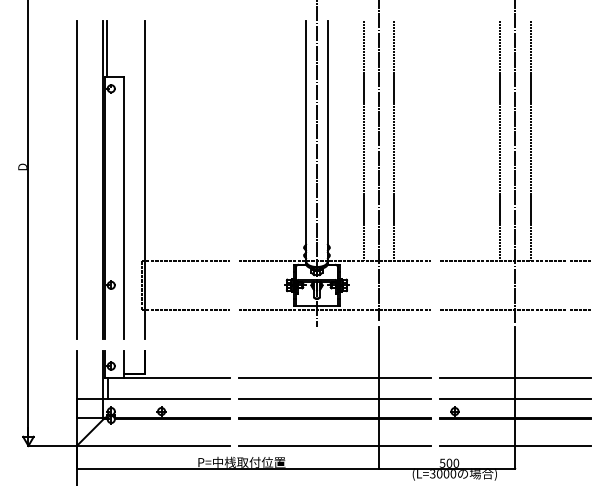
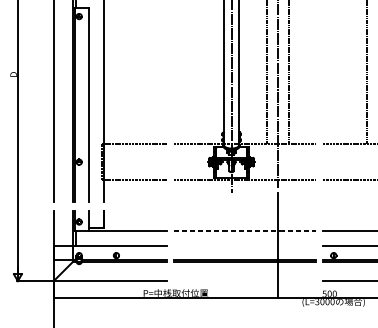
line: (335, 377) -> (245, 230), solid -> dashed
line: (334, 398) -> (244, 245), removed
line: (334, 445) -> (244, 280), removed

